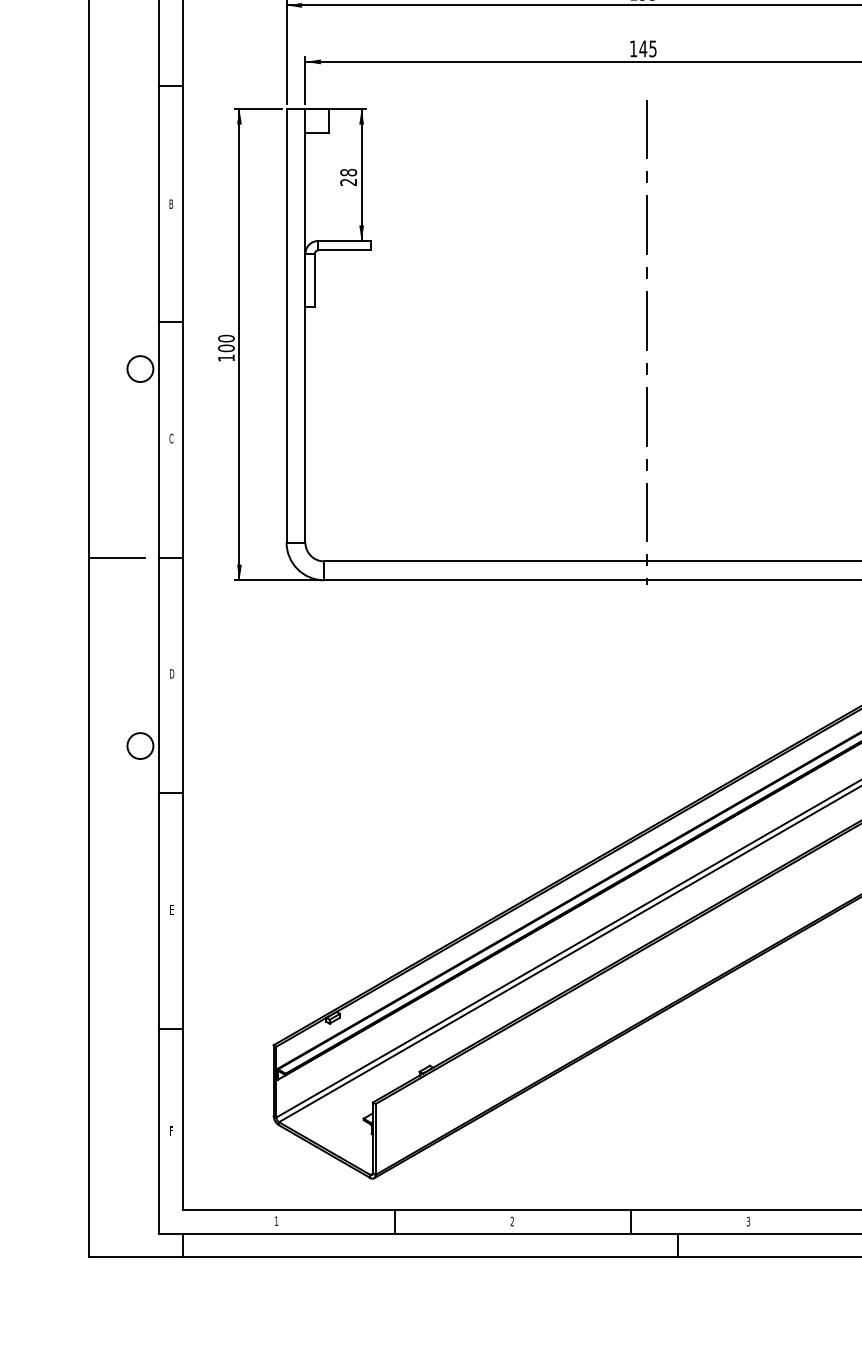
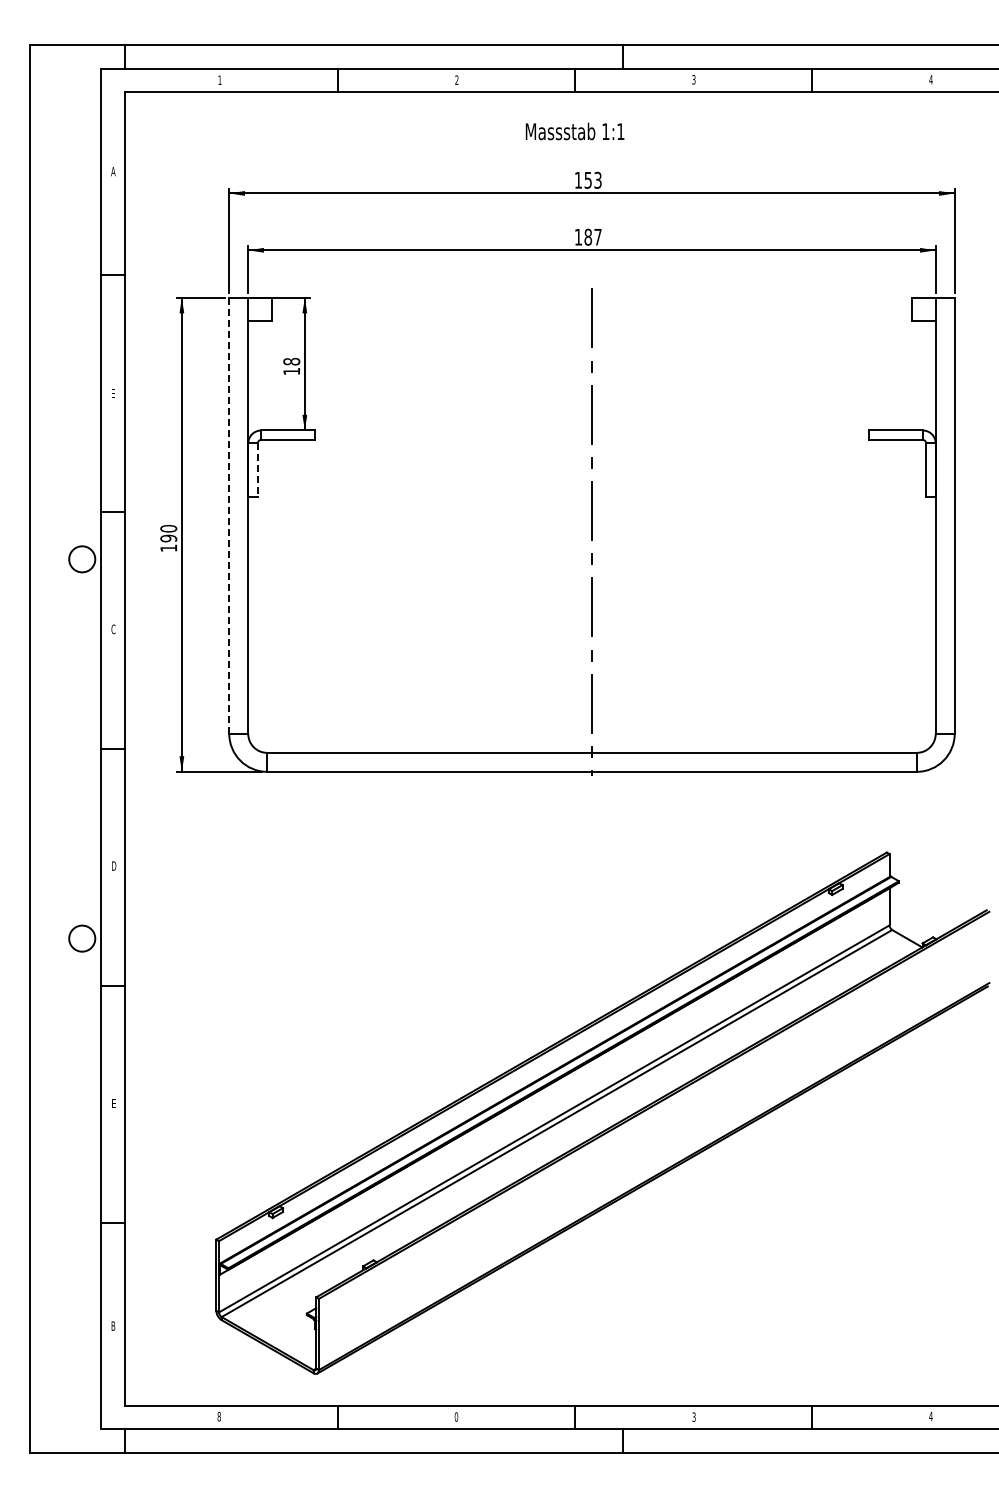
text: (647, 48) -> (592, 236), 145 -> 187
text: (348, 182) -> (291, 371), 28 -> 18
text: (171, 204) -> (113, 393), B -> E
line: (314, 280) -> (257, 470), solid -> dashed
line: (286, 326) -> (229, 516), solid -> dashed
text: (226, 348) -> (168, 538), 100 -> 190
line: (116, 557) -> (58, 748), removed
text: (171, 1130) -> (113, 1325), F -> B
text: (275, 1220) -> (218, 1416), 1 -> 8
text: (512, 1220) -> (456, 1416), 2 -> 0

